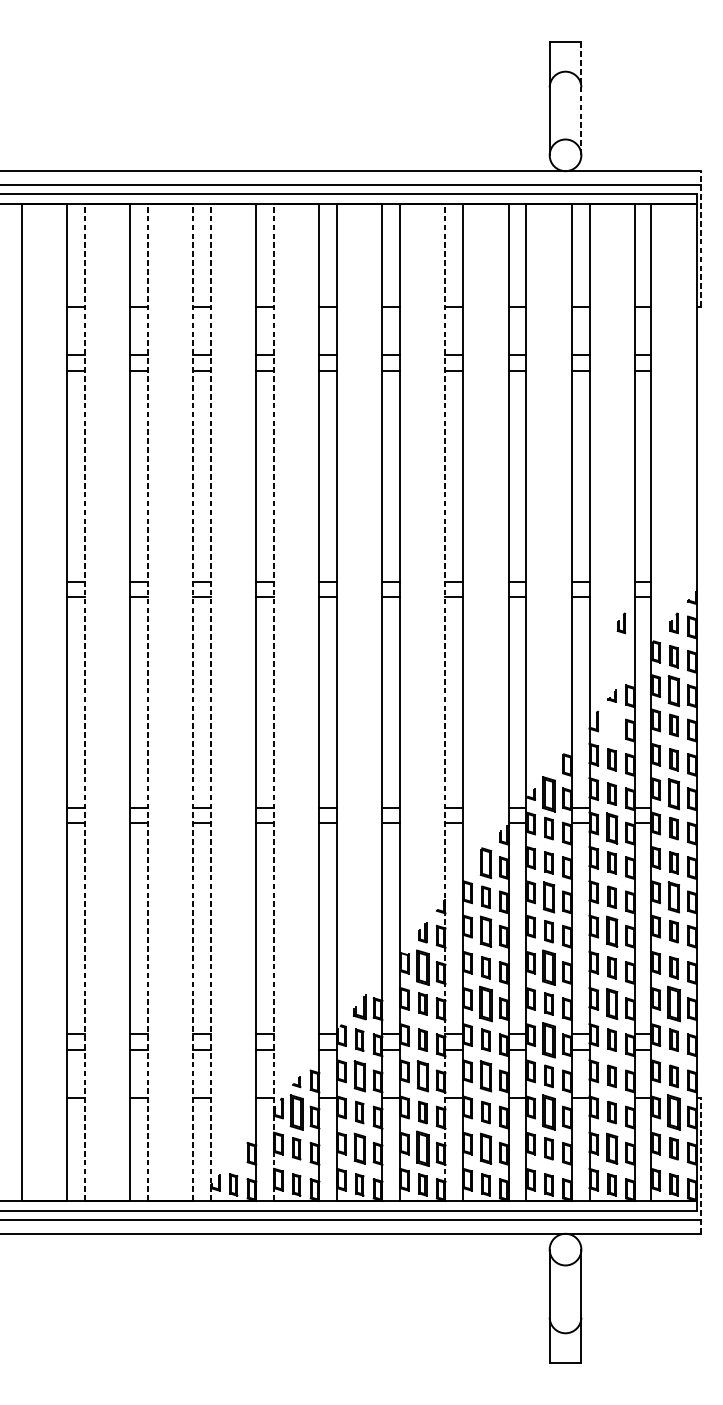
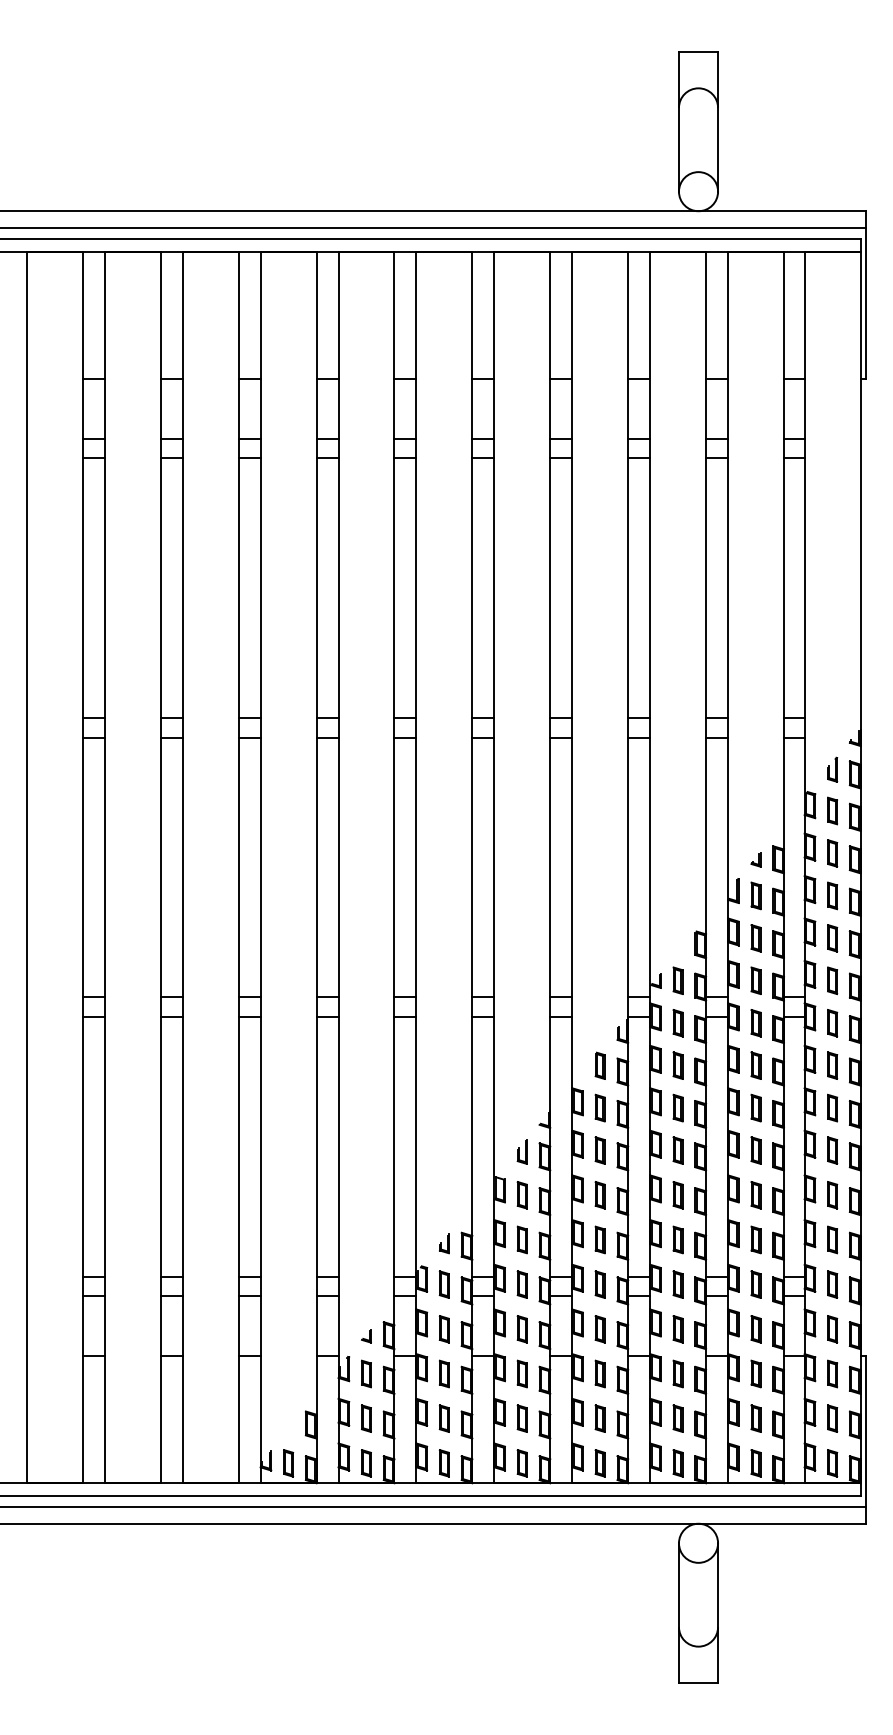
line: (581, 98) -> (718, 121), dashed -> solid
line: (701, 239) -> (866, 295), dashed -> solid
part: (621, 623) -> (767, 769), removed
part: (674, 691) -> (832, 853), size x0.71
line: (84, 702) -> (104, 867), dashed -> solid
line: (147, 702) -> (182, 867), dashed -> solid
line: (193, 702) -> (238, 867), dashed -> solid
line: (210, 702) -> (260, 867), dashed -> solid
line: (274, 702) -> (338, 867), dashed -> solid
line: (445, 702) -> (550, 867), dashed -> solid
part: (611, 725) -> (755, 895), added
part: (548, 793) -> (677, 980), size x0.62
part: (674, 793) -> (832, 980), size x0.71
part: (611, 828) -> (755, 1023), size x0.71
part: (485, 862) -> (599, 1065), size x0.71
part: (548, 896) -> (677, 1107), size x0.71
part: (674, 896) -> (832, 1107), size x0.71
part: (485, 931) -> (599, 1150), size x0.71
part: (611, 931) -> (755, 1150), size x0.71
part: (422, 968) -> (521, 1195), size x0.62
part: (548, 968) -> (677, 1195), size x0.62
part: (485, 1003) -> (599, 1239), size x0.62
part: (611, 1003) -> (755, 1239), size x0.71
part: (674, 1003) -> (832, 1239), size x0.62
part: (359, 1006) -> (444, 1243), size x0.62
part: (548, 1040) -> (677, 1284), size x0.62
part: (359, 1076) -> (443, 1329), size x0.71
part: (422, 1076) -> (521, 1329), size x0.71
part: (485, 1076) -> (599, 1329), size x0.71
part: (296, 1112) -> (366, 1373), size x0.62
part: (548, 1112) -> (677, 1373), size x0.62
part: (674, 1112) -> (832, 1373), size x0.62
part: (359, 1148) -> (443, 1418), size x0.71
part: (422, 1148) -> (521, 1418), size x0.62
part: (485, 1148) -> (599, 1418), size x0.71
part: (611, 1148) -> (755, 1418), size x0.71
line: (701, 1165) -> (866, 1439), dashed -> solid

